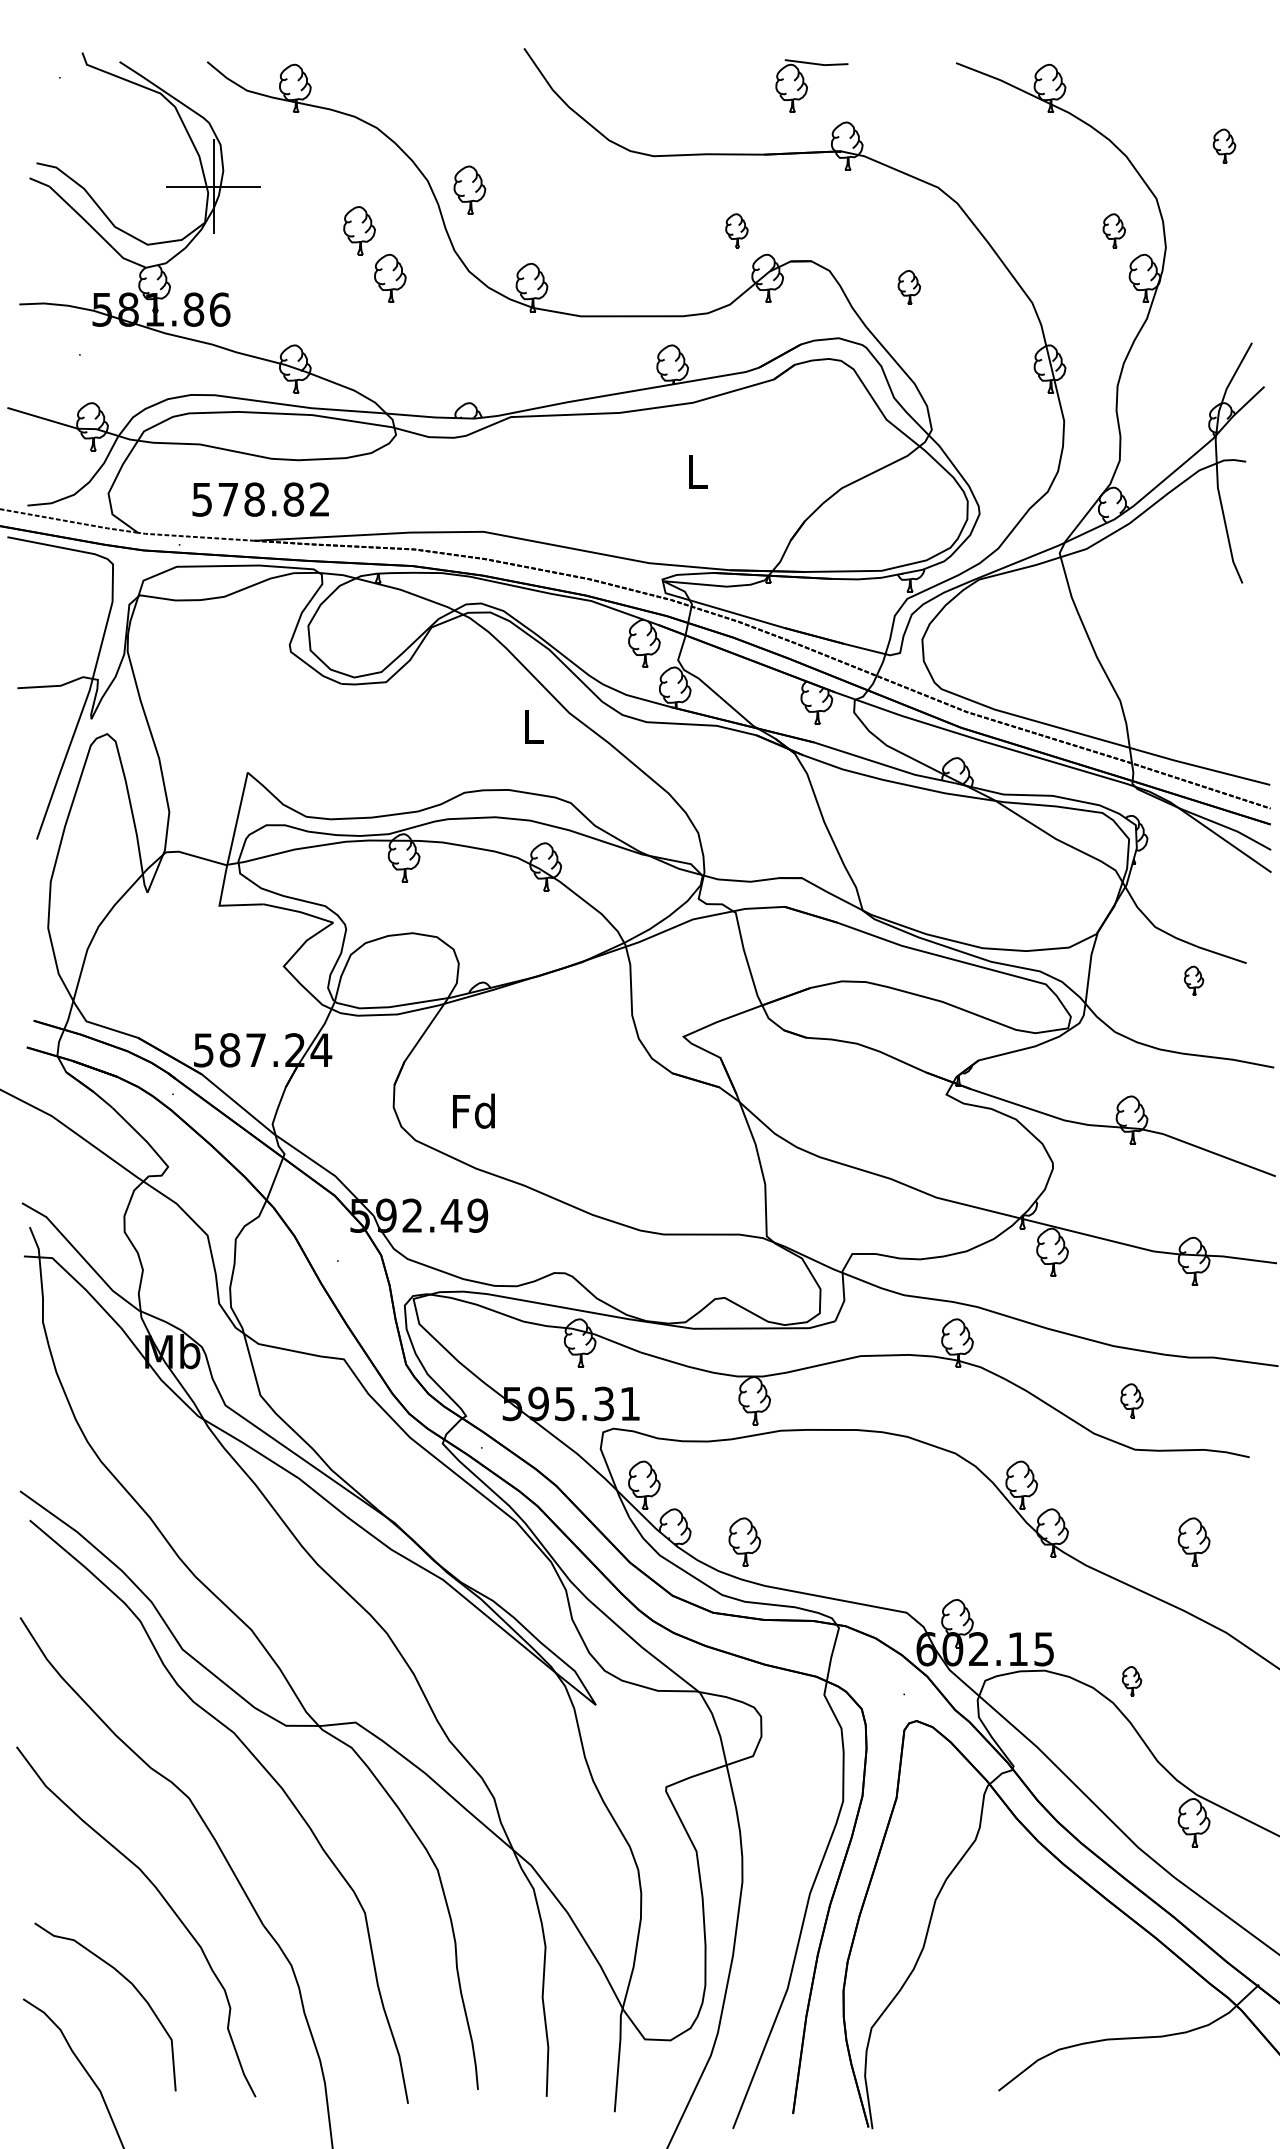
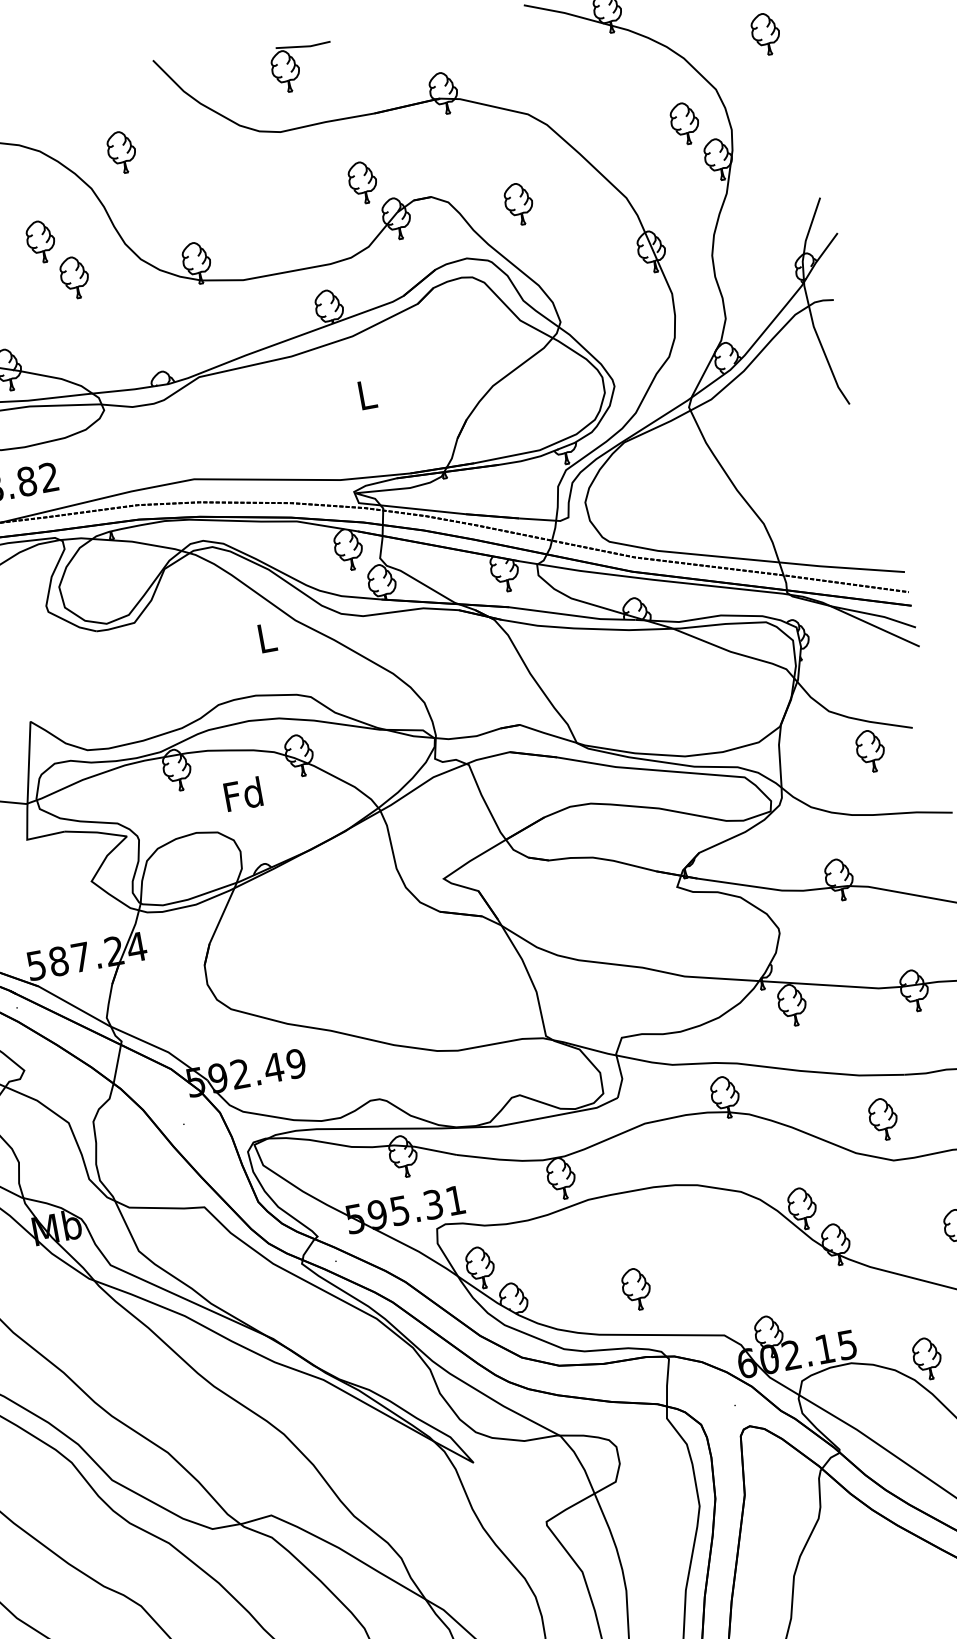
part: (811, 85) -> (302, 65), moved
part: (1224, 145) -> (765, 33), size x1.43
part: (469, 189) -> (121, 151), moved
part: (736, 230) -> (362, 182), size x1.43
part: (1114, 230) -> (685, 123), size x1.43
part: (909, 287) -> (519, 204), size x1.43
part: (1193, 980) -> (870, 750), size x1.67
text: (473, 1110) -> (242, 793), moved
part: (1131, 1400) -> (882, 1119), size x1.43
part: (744, 1541) -> (636, 1288), moved
part: (1131, 1680) -> (926, 1358), size x1.67

